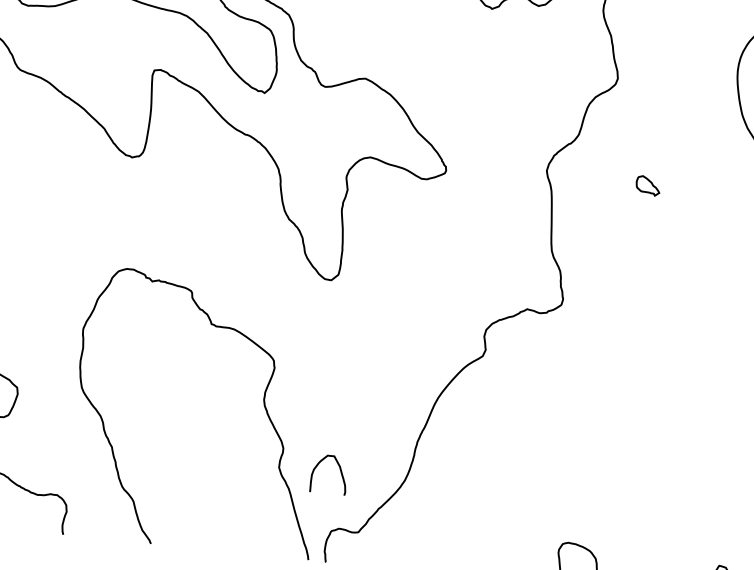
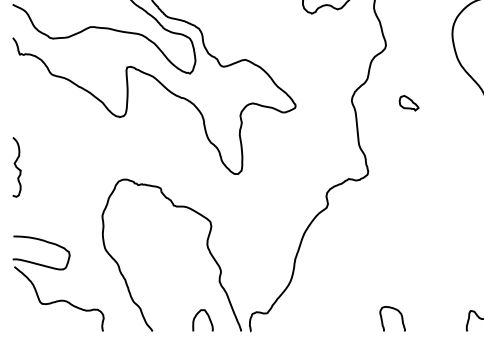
part: (647, 186) -> (408, 103), size x1.43
curve: (339, 471) -> (208, 318), moved

